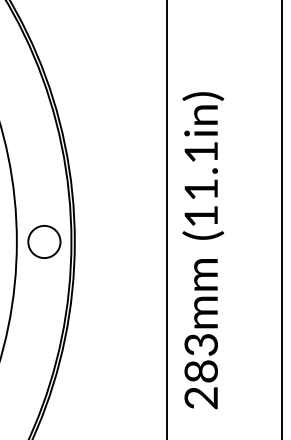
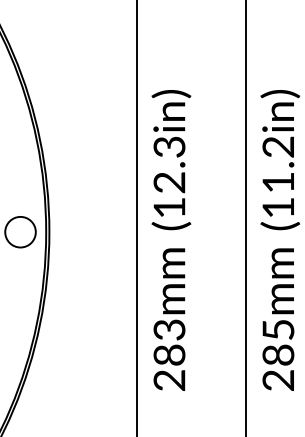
text: (201, 170) -> (169, 164), (11.1in) -> (12.3in)

